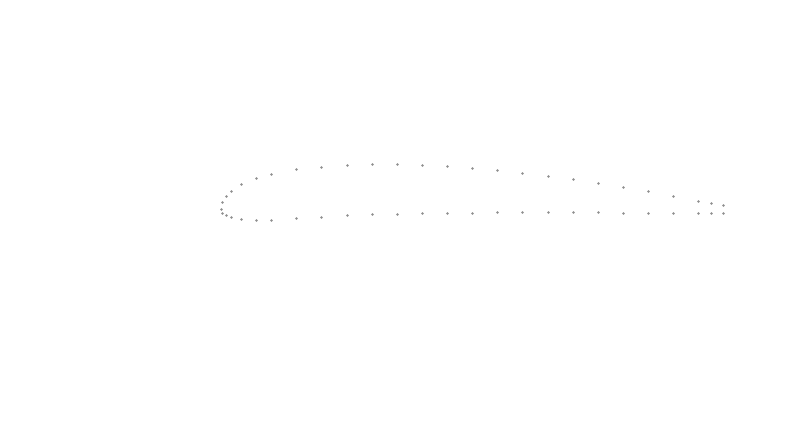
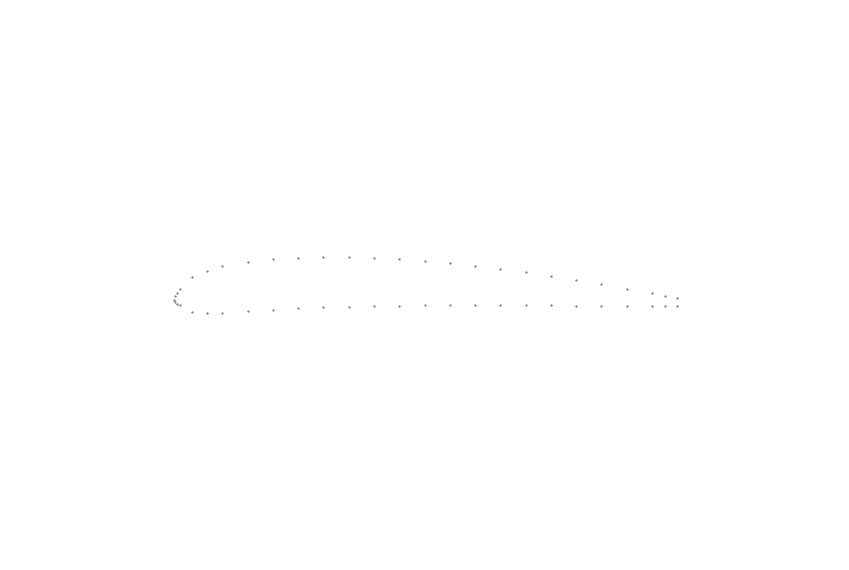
part: (226, 204) -> (177, 297), size x0.6

